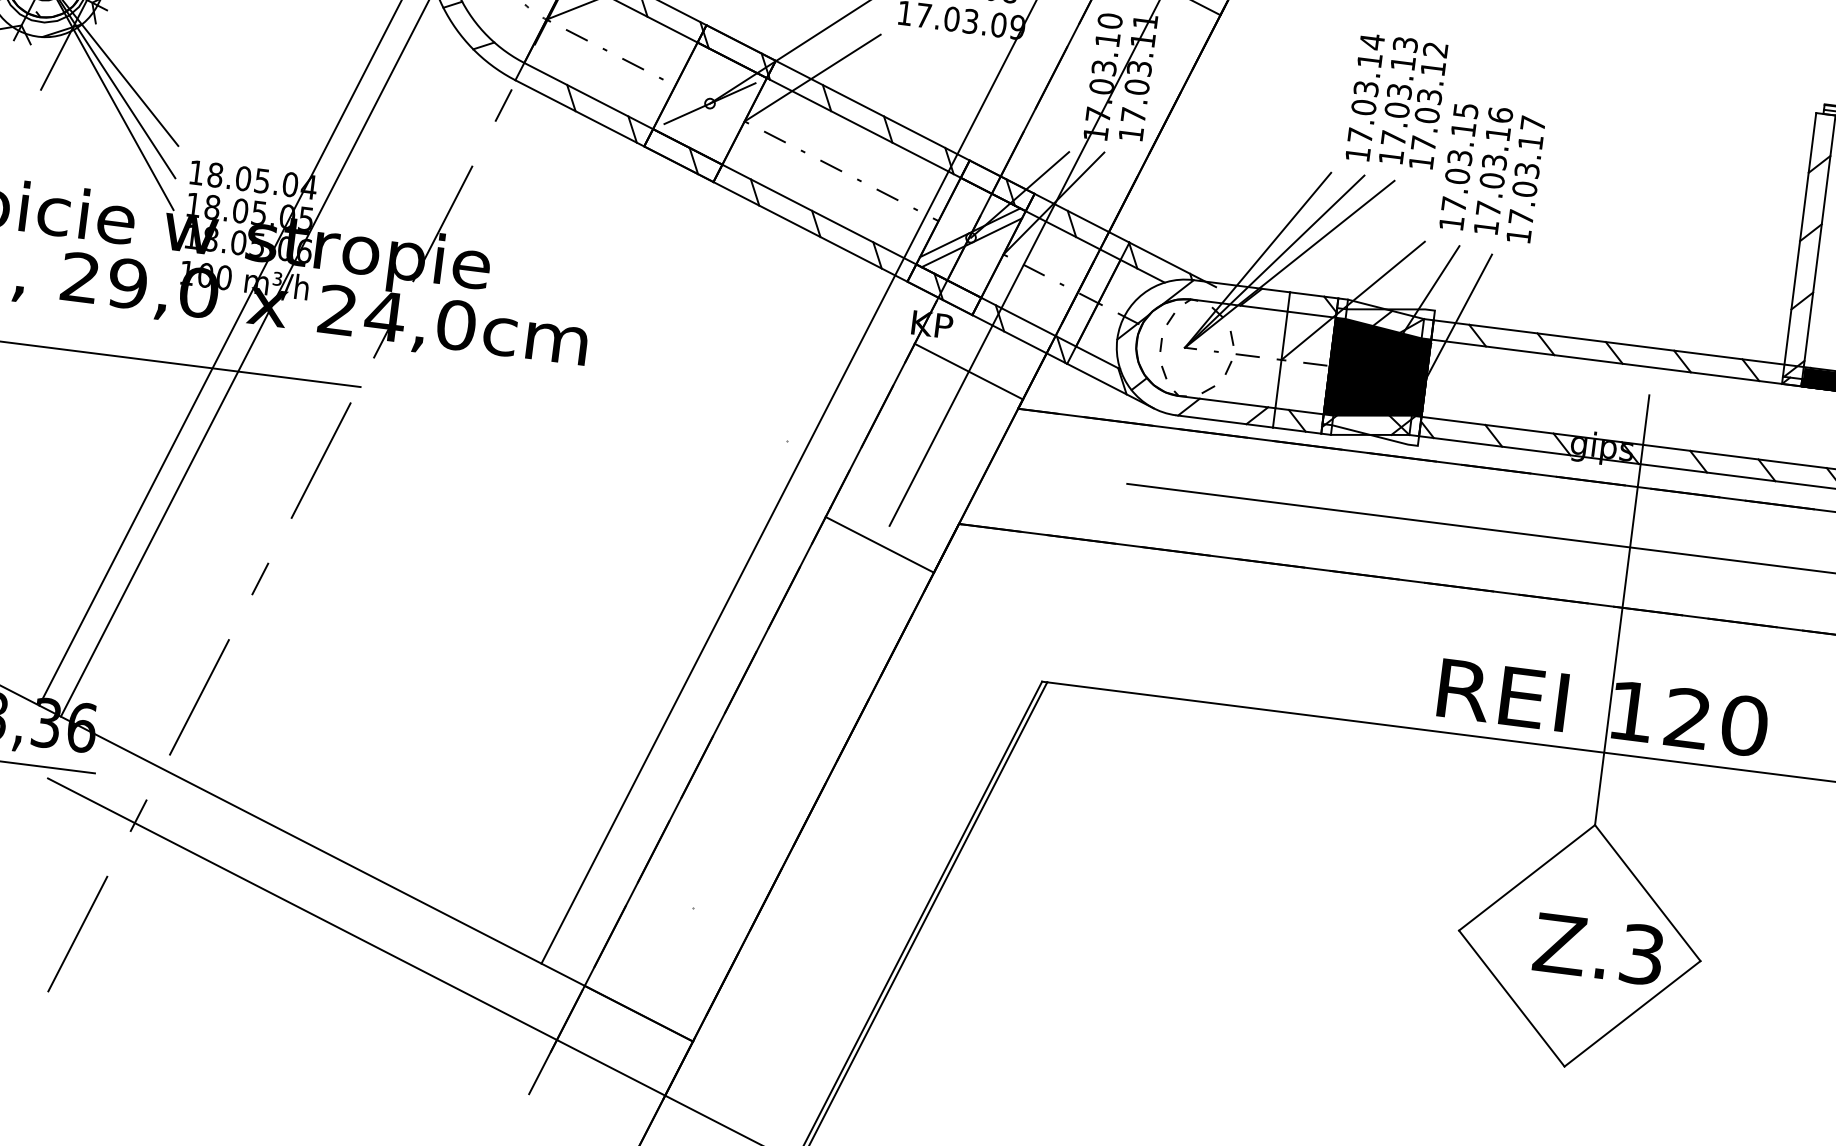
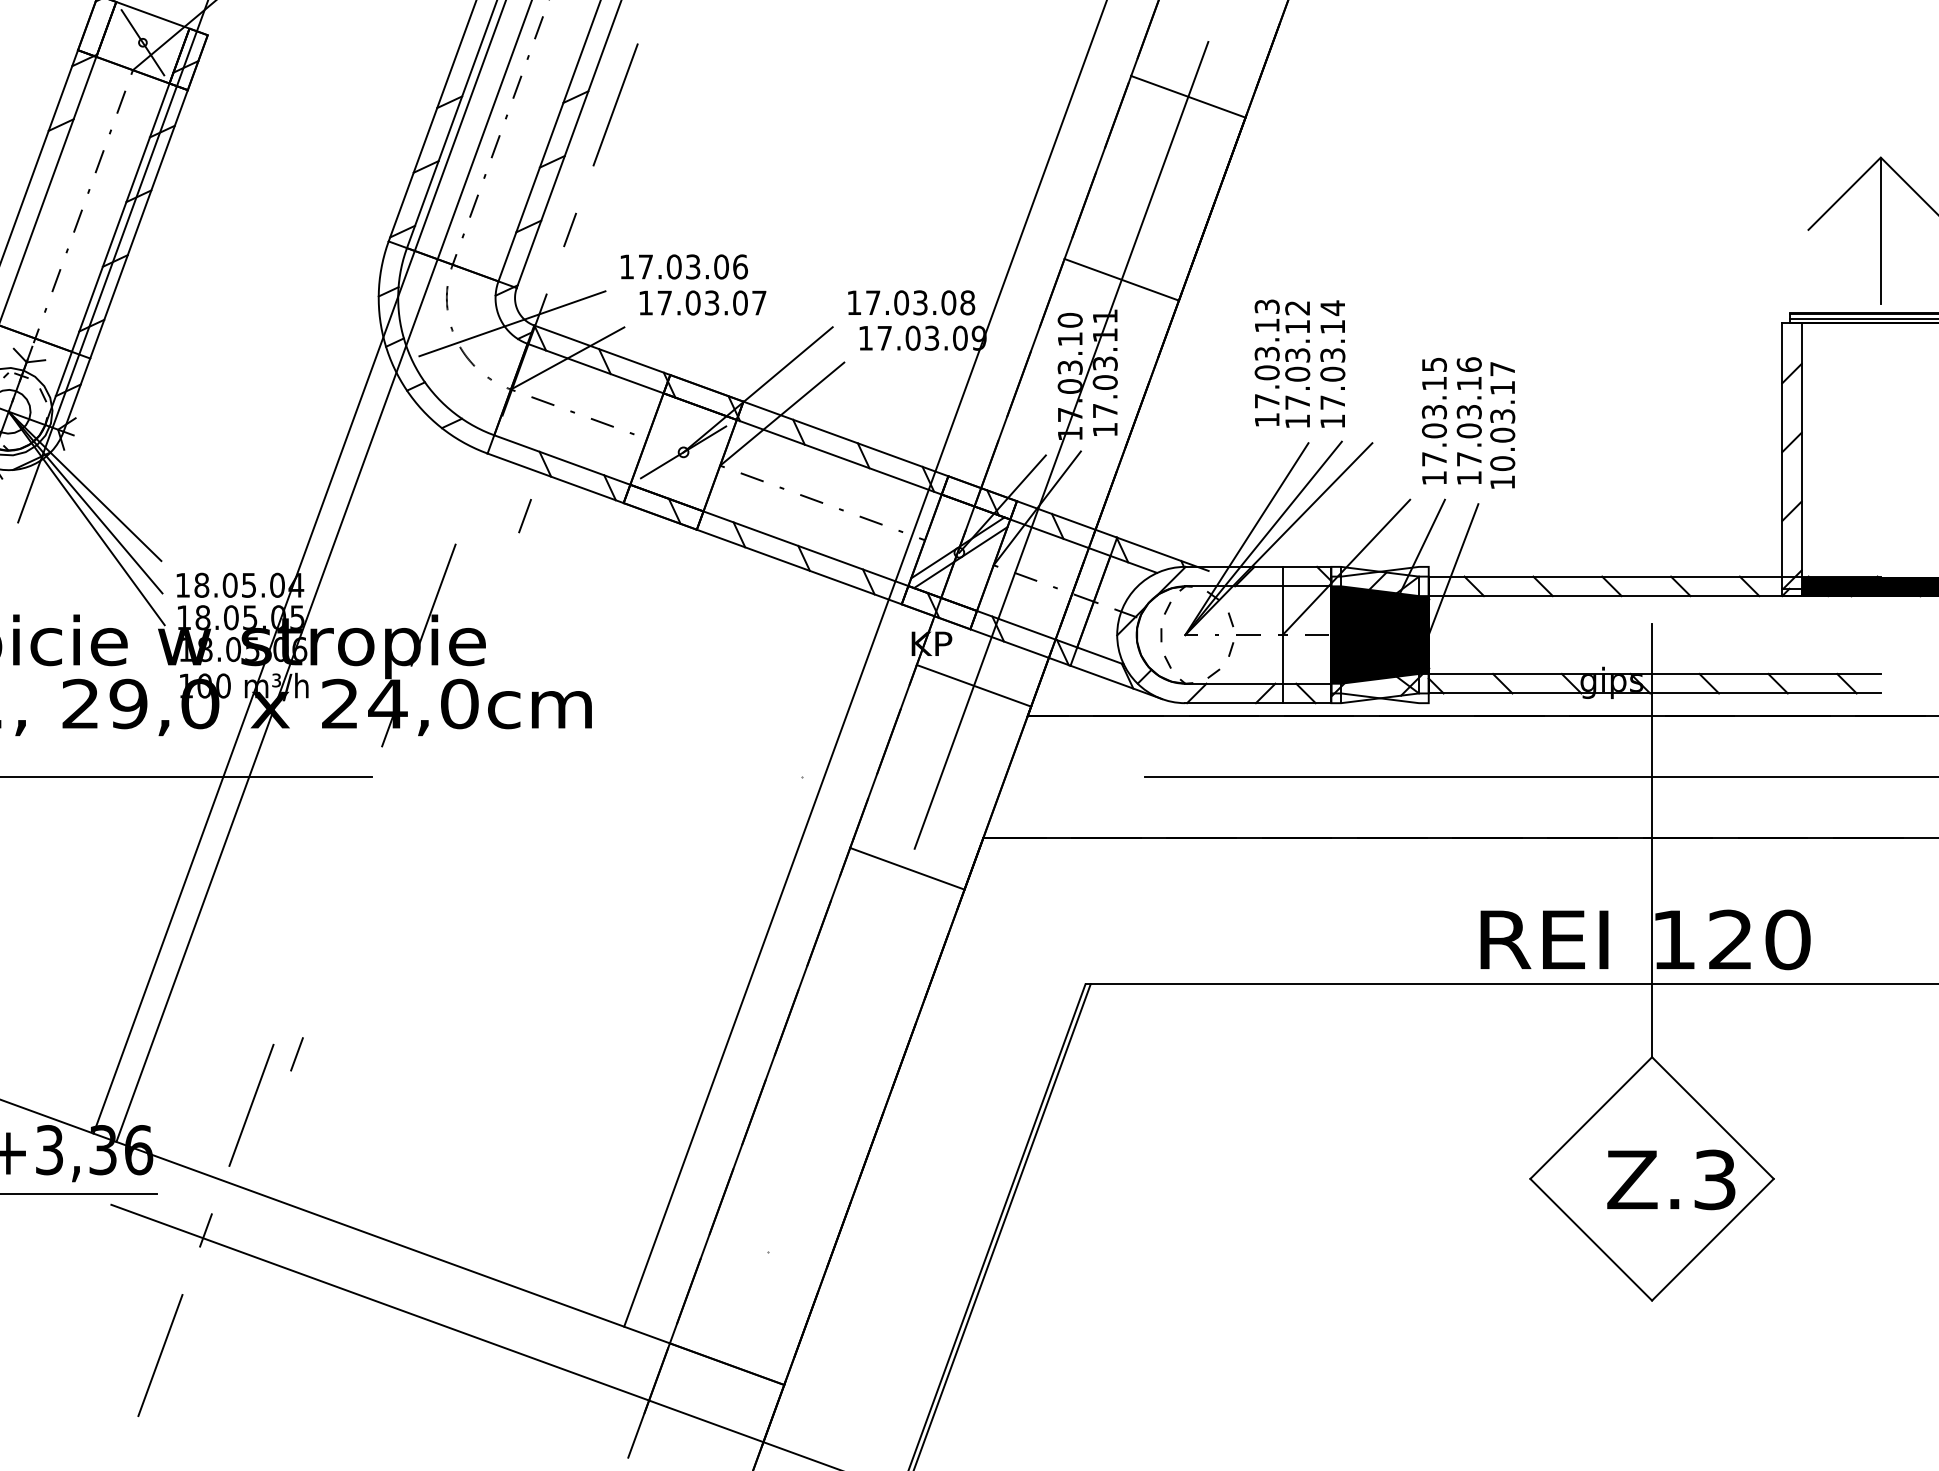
text: (1413, 102) -> (1282, 363), moved
line: (503, 105) -> (524, 516), moved
text: (1521, 217) -> (1502, 463), 17.03.17 -> 10.03.17
line: (321, 459) -> (342, 854), removed
line: (259, 579) -> (296, 1054), moved

